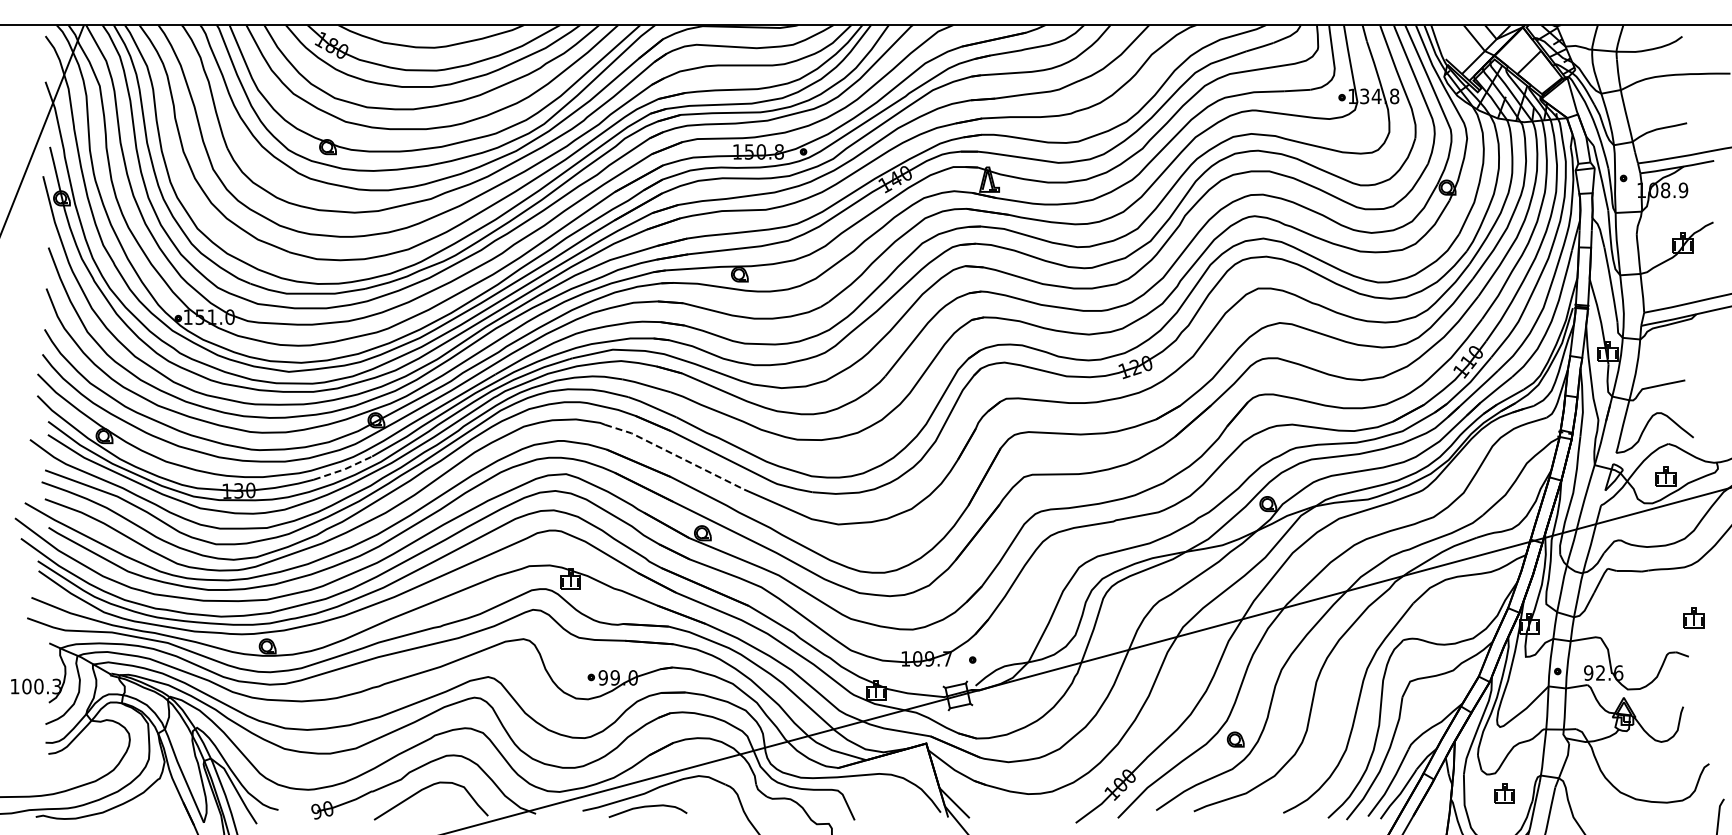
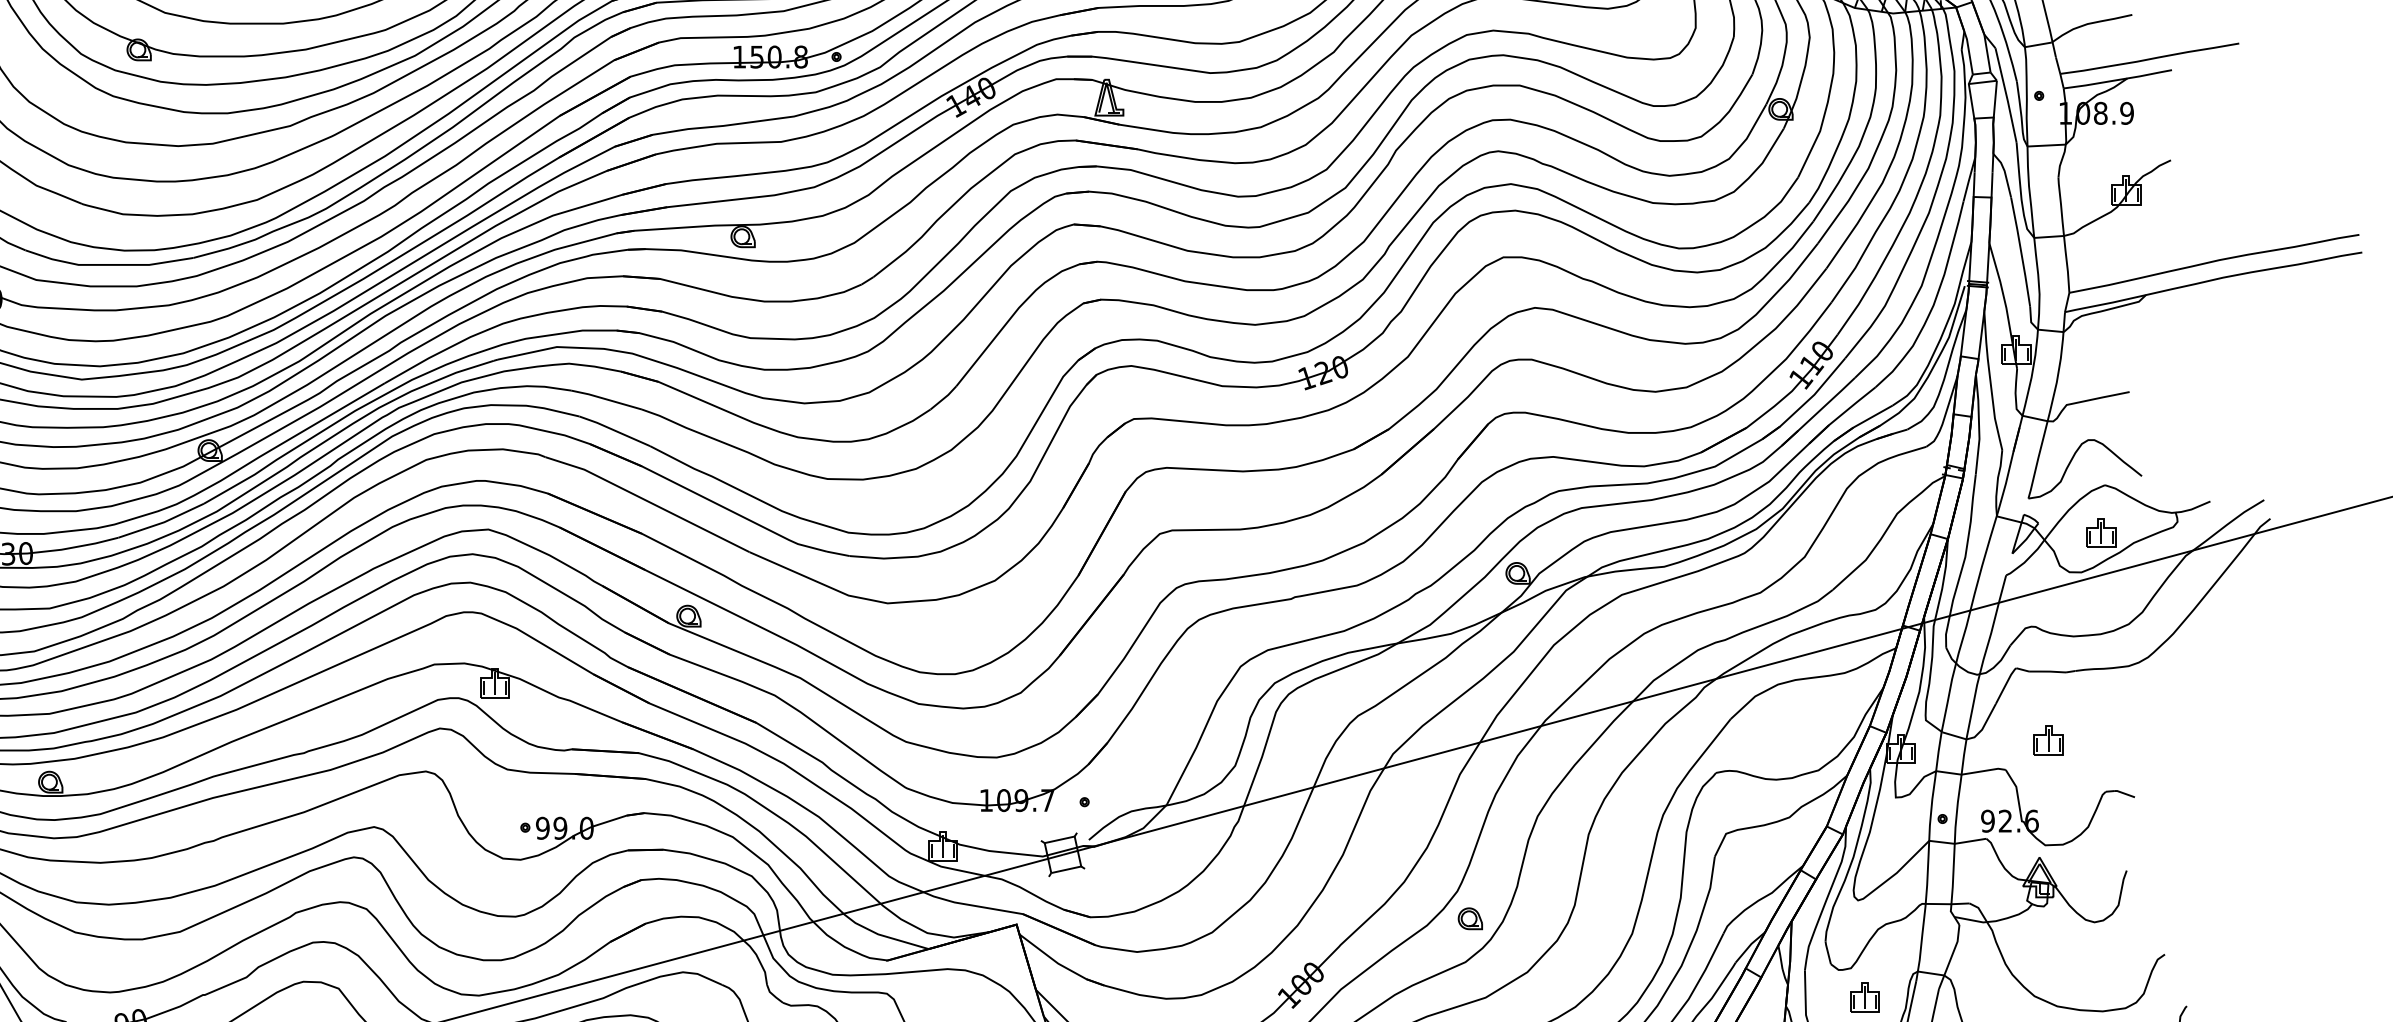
line: (675, 455) -> (648, 502), dashed -> solid
line: (344, 469) -> (163, 522), dashed -> solid
part: (1693, 617) -> (2047, 739), moved

